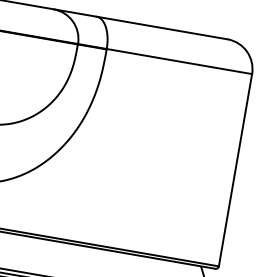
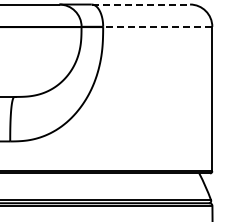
line: (162, 28) -> (141, 4), solid -> dashed
line: (179, 61) -> (157, 26), solid -> dashed

